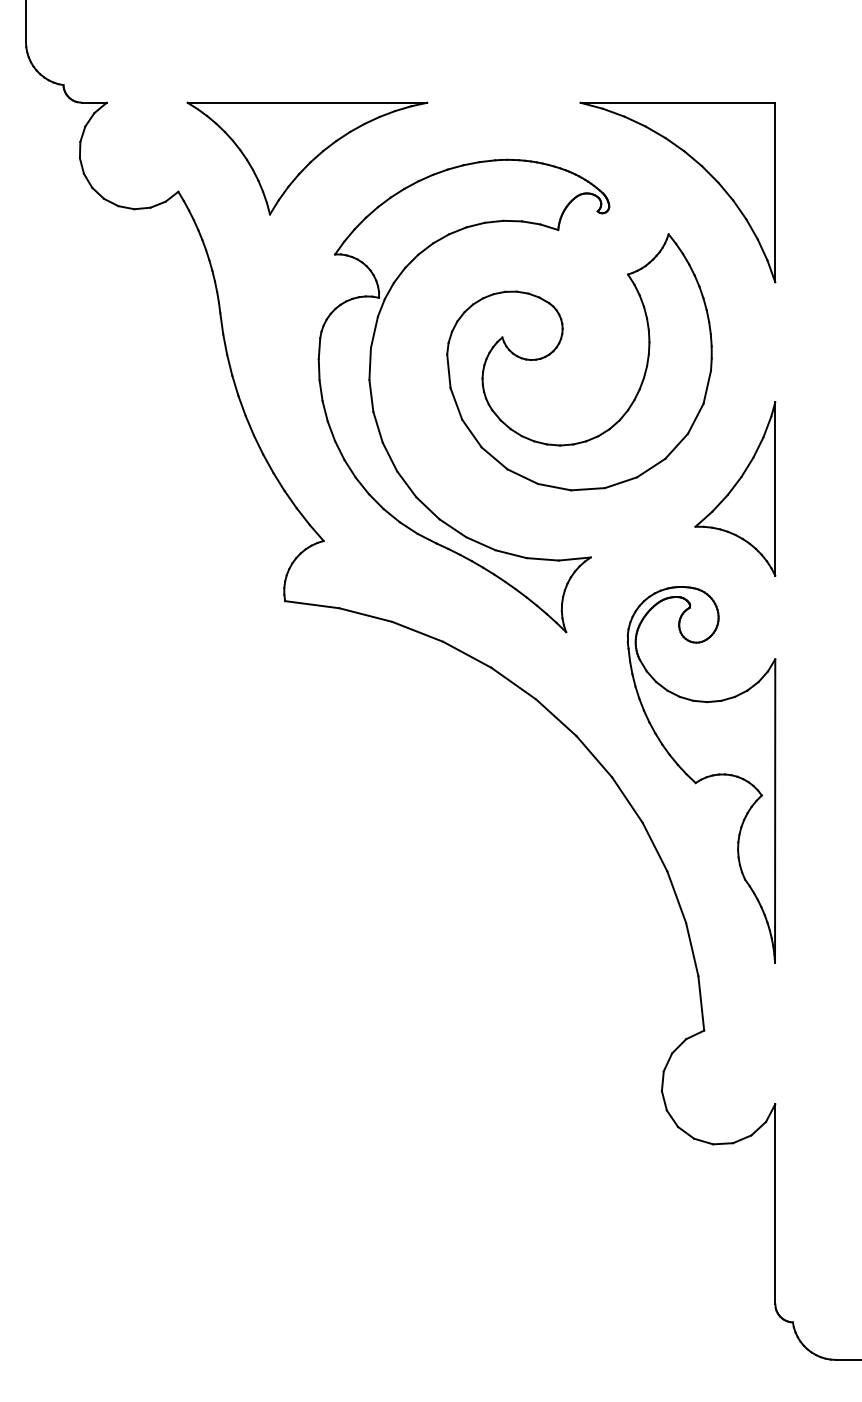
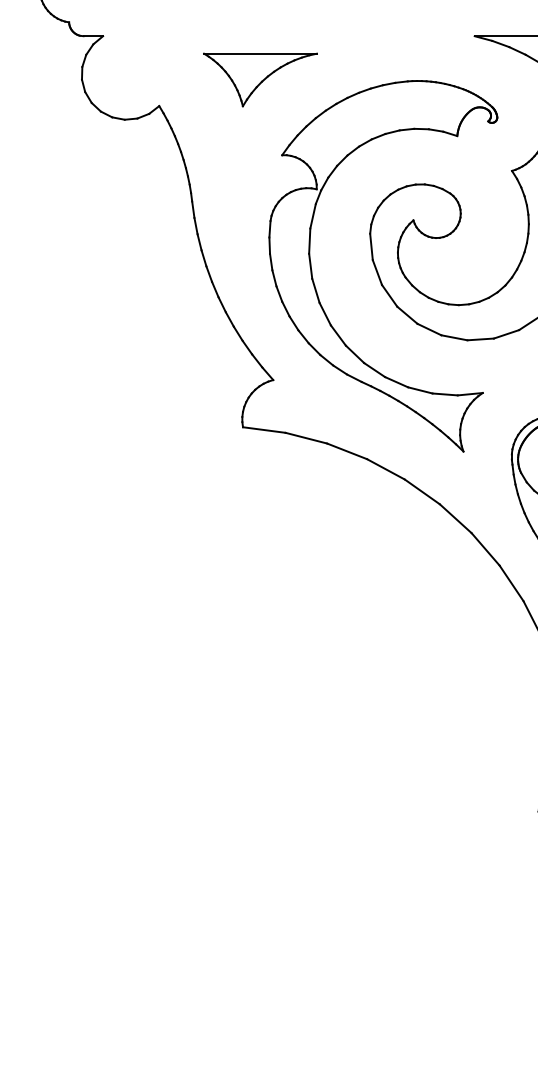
part: (307, 158) -> (260, 79), size x0.6

